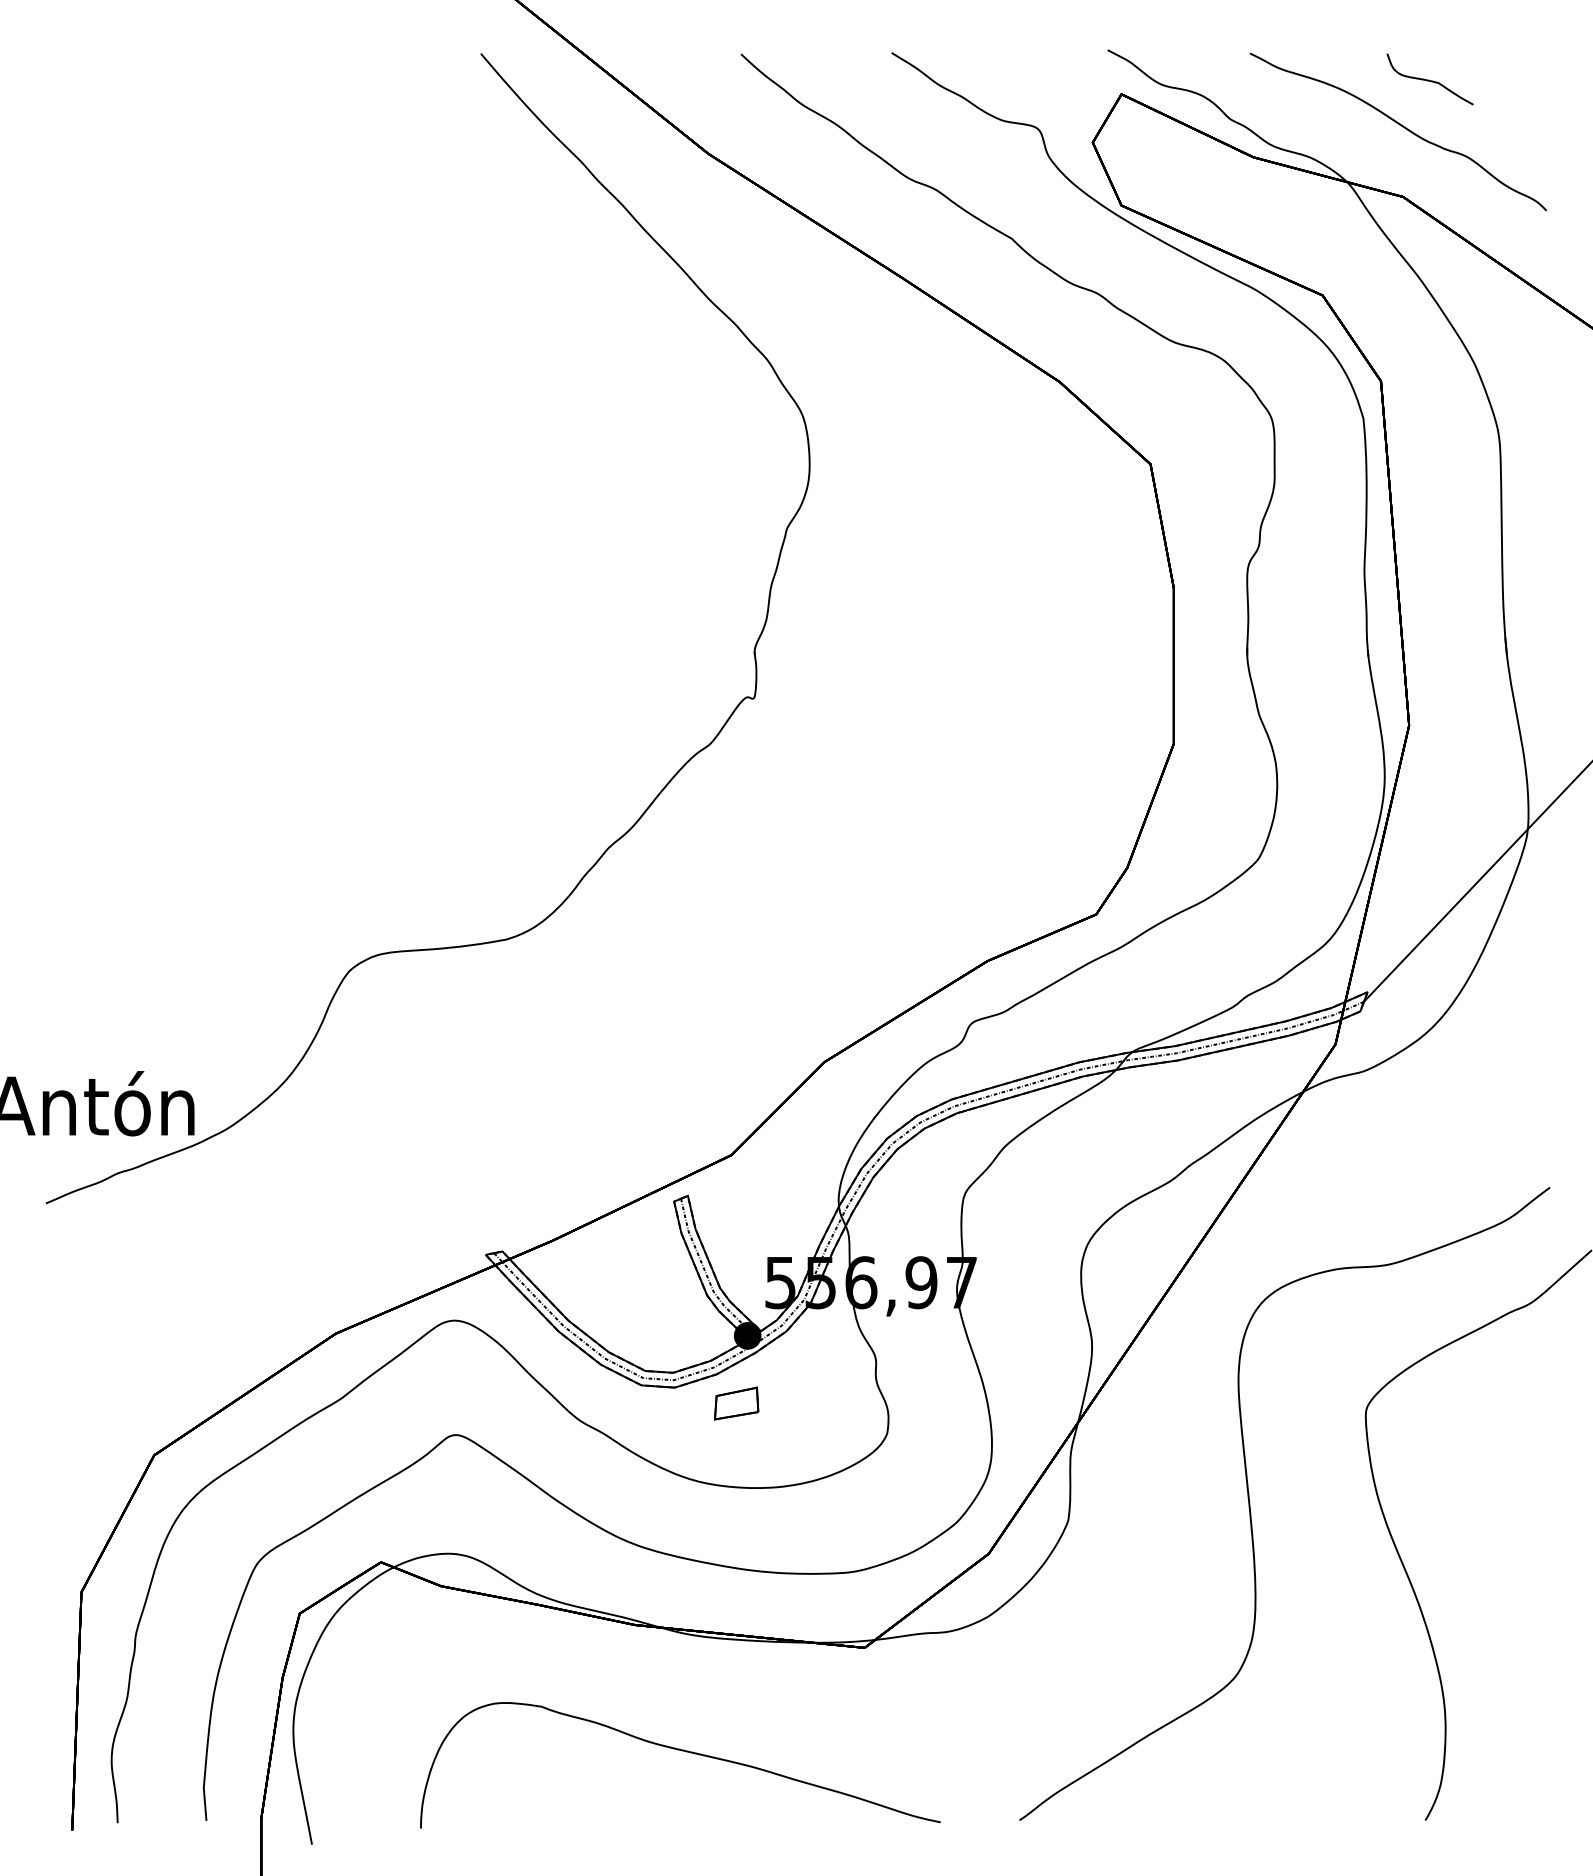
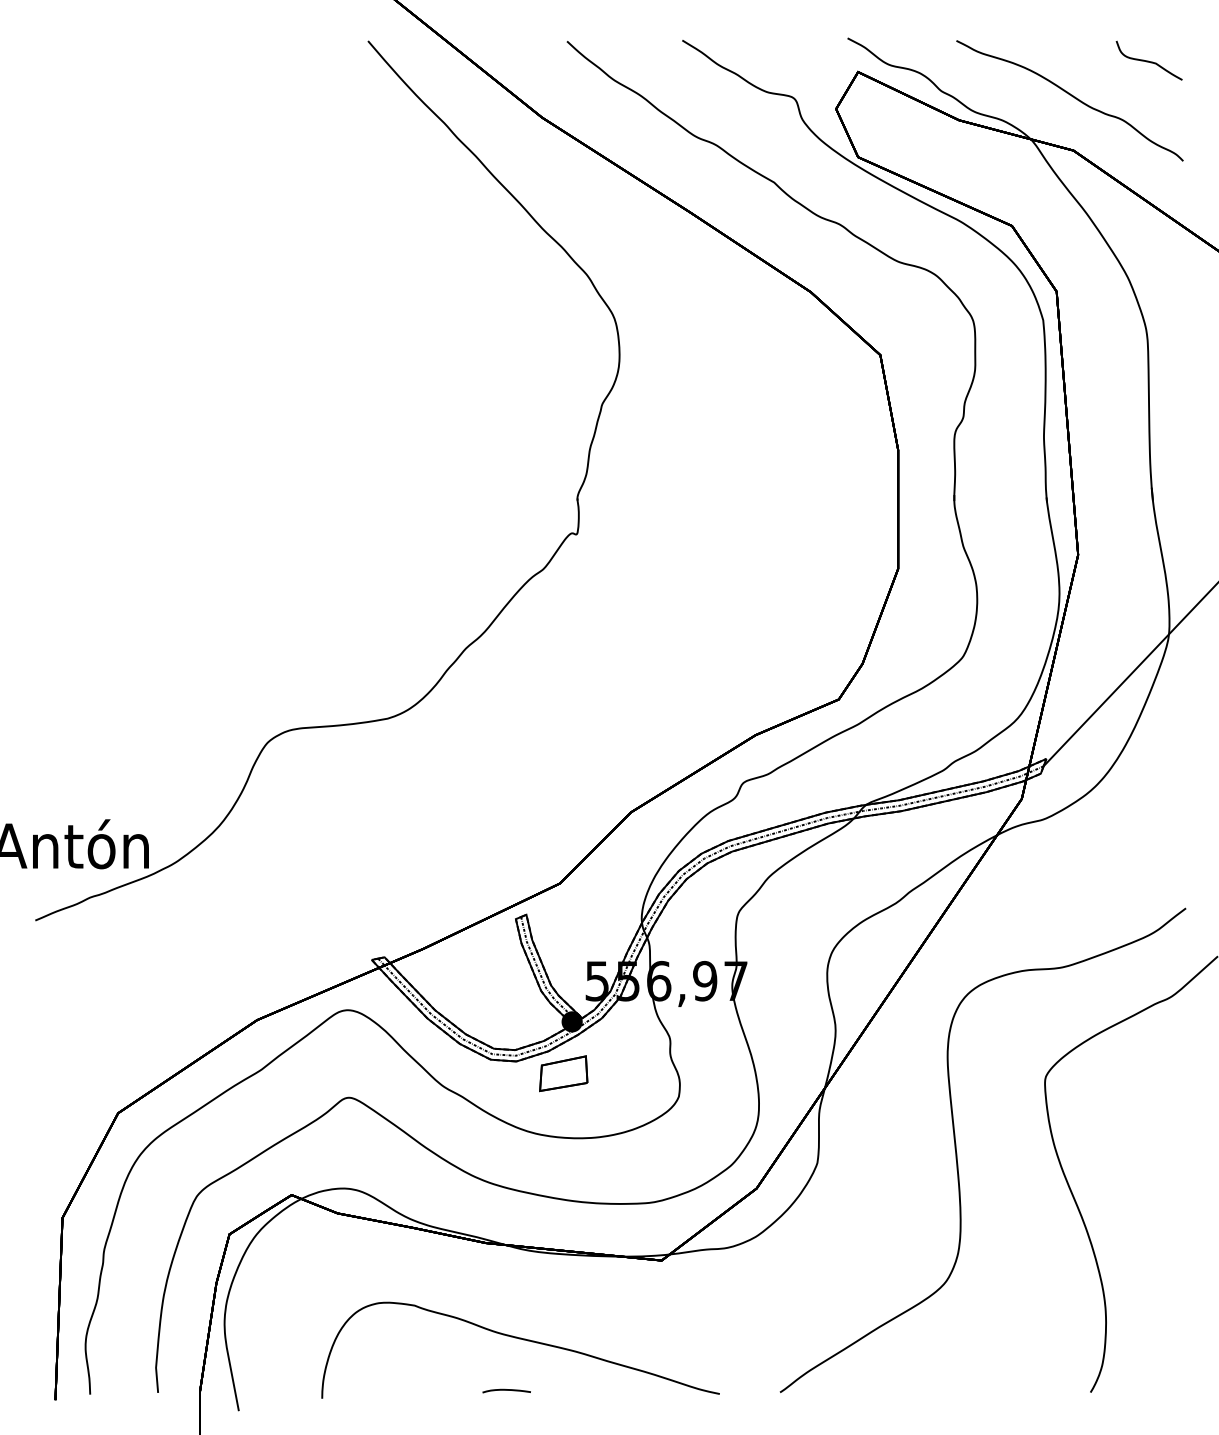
curve: (1428, 79) -> (1148, 60), moved
part: (736, 1403) -> (563, 1073), size x1.43
curve: (661, 1817) -> (506, 1390), added

